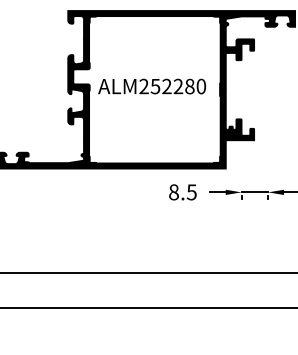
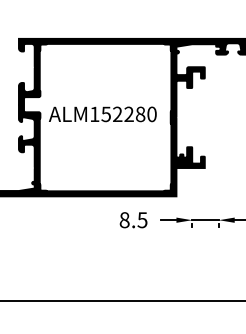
text: (143, 85) -> (94, 113), ALM252280 -> ALM152280

